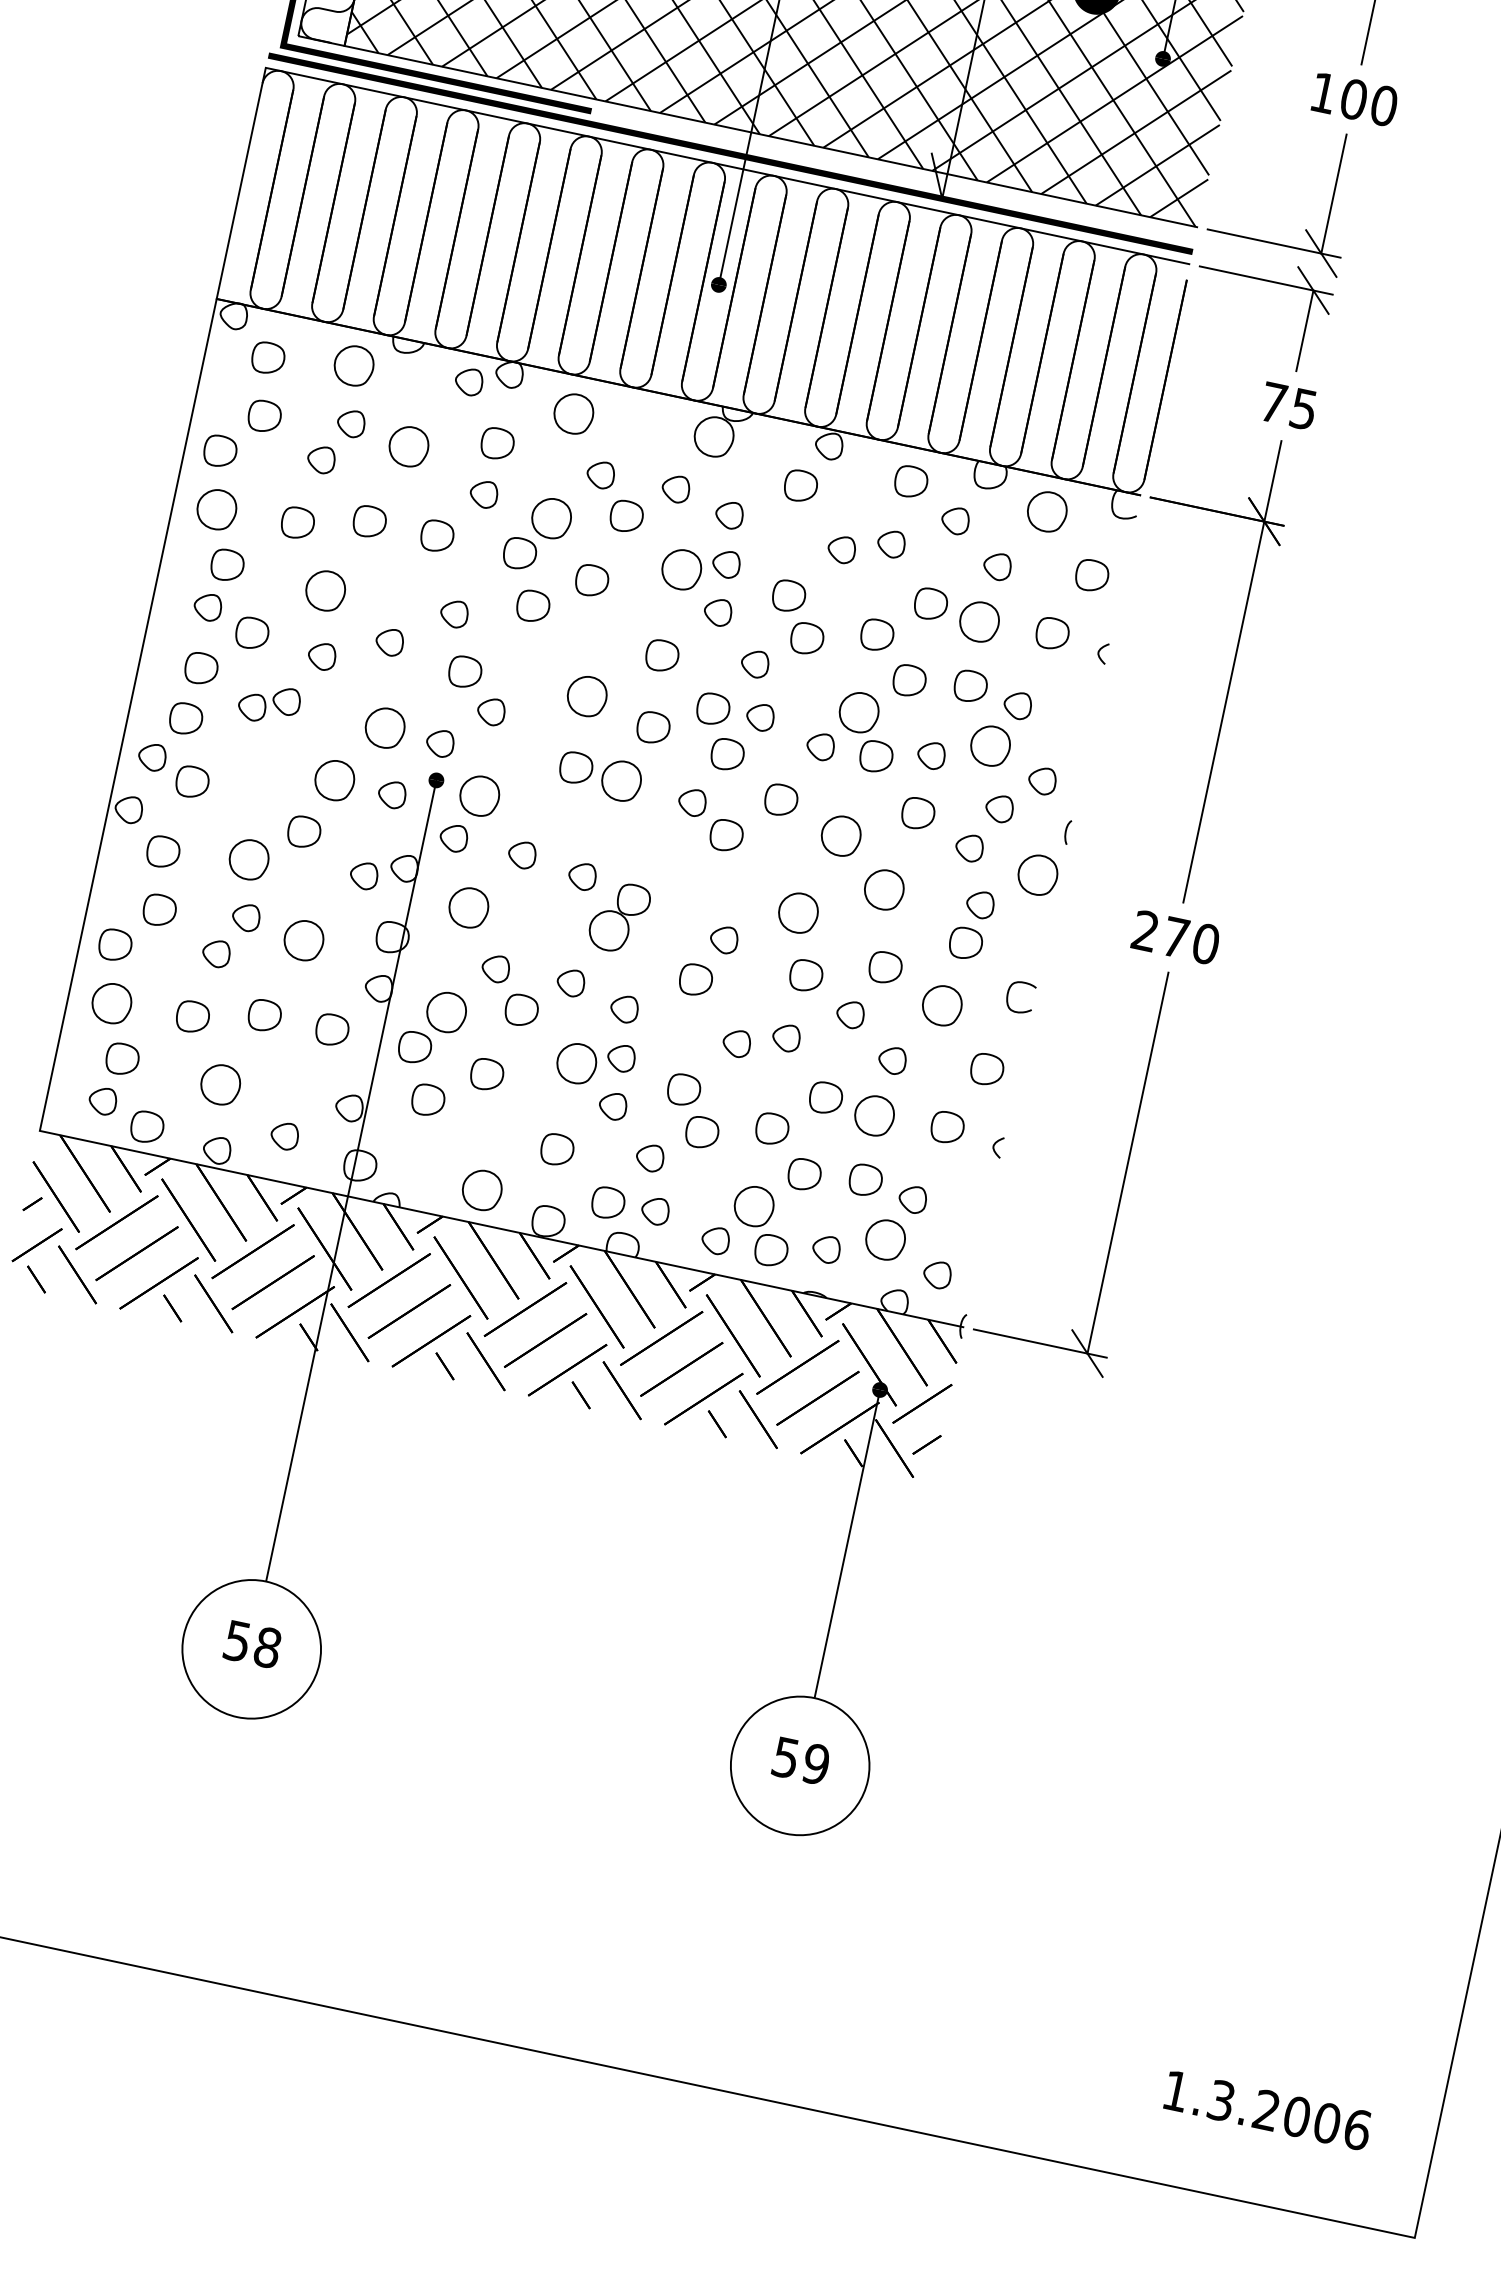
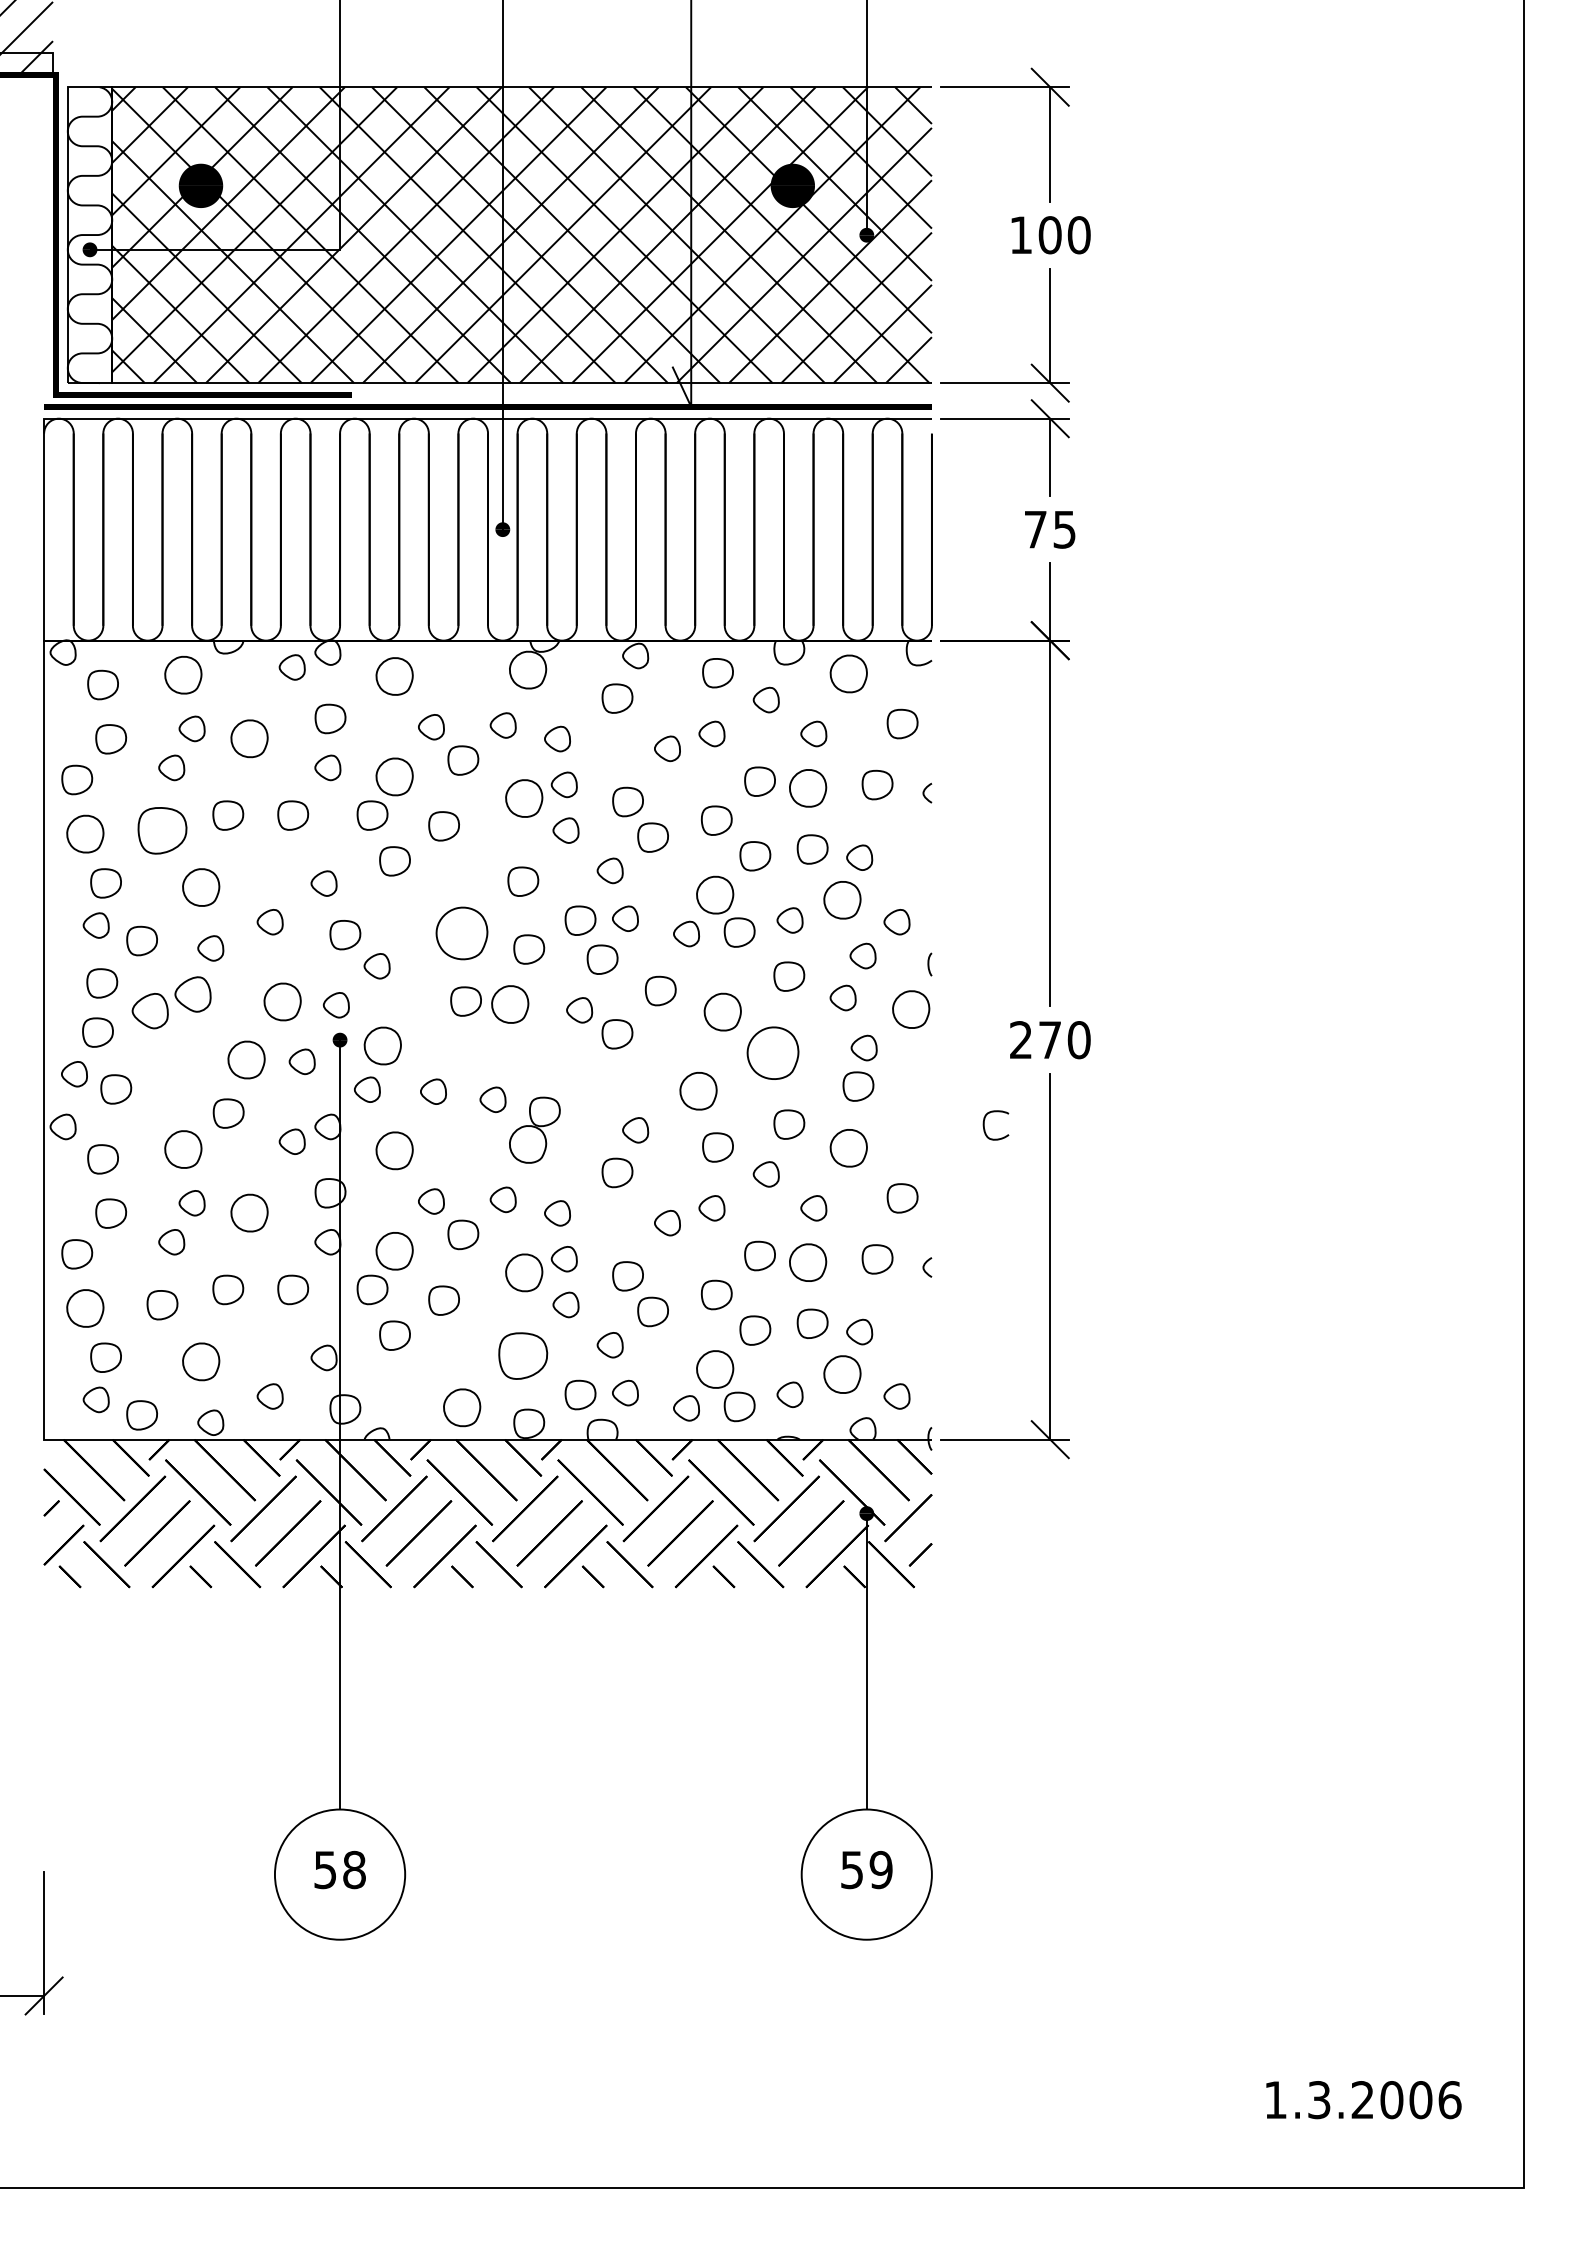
part: (297, 522) -> (162, 830), size x1.6
part: (587, 696) -> (462, 933), size x1.4
part: (269, 703) -> (171, 1002), size x1.4
part: (883, 889) -> (772, 1052), size x1.4
curve: (1008, 999) -> (985, 1129), moved
part: (557, 1149) -> (523, 1355), size x1.6

